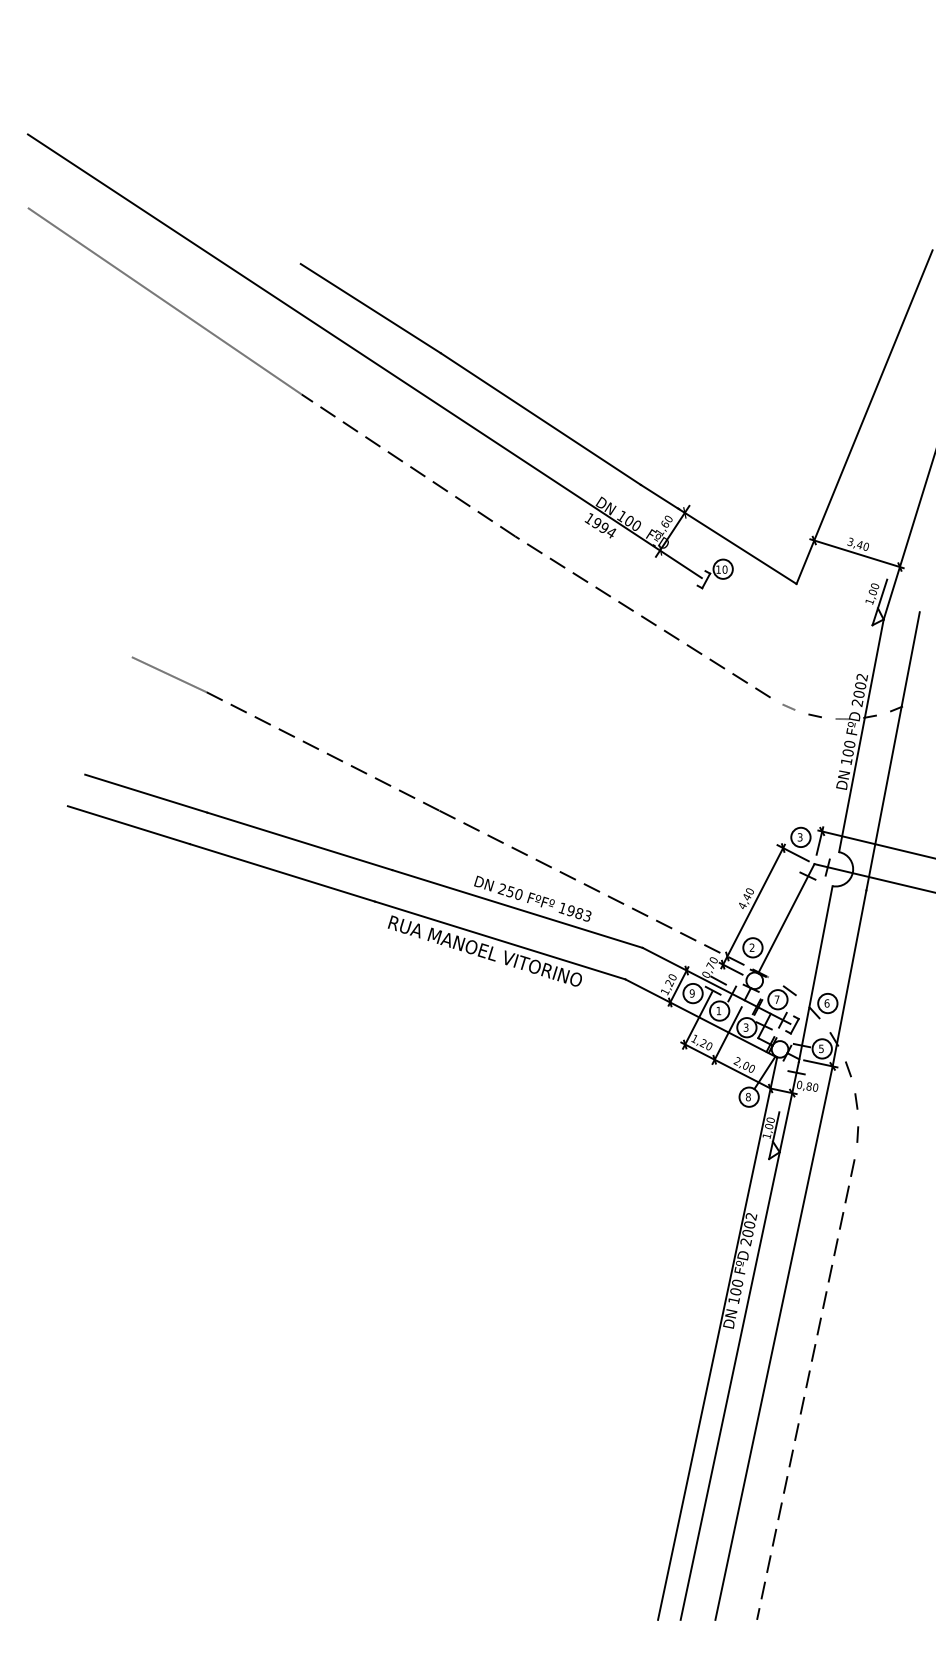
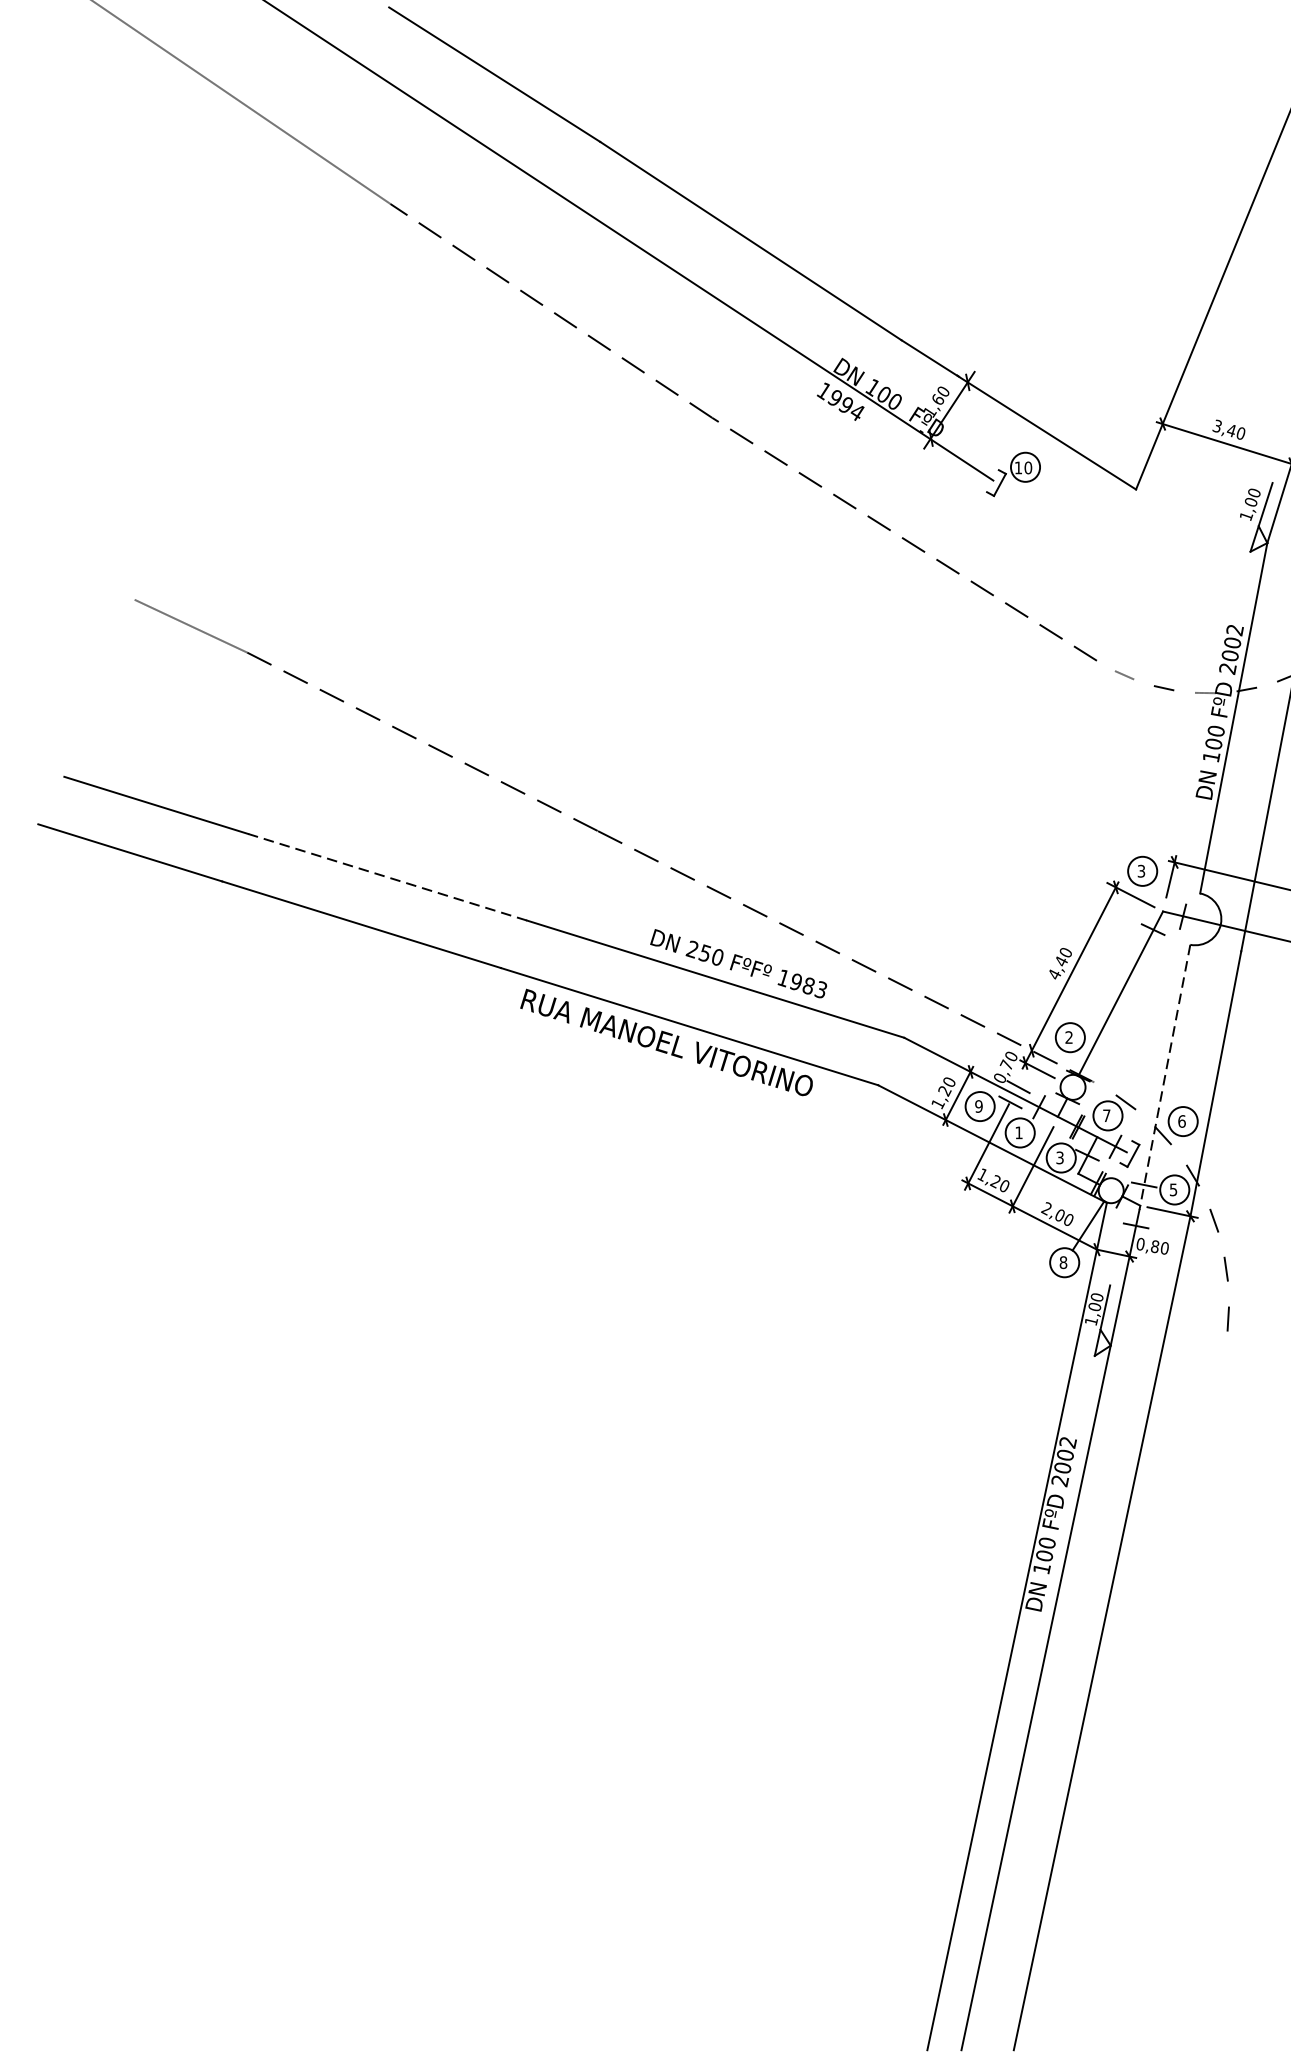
line: (299, 841) -> (387, 877), solid -> dashed
line: (815, 974) -> (1164, 1077), solid -> dashed
line: (806, 1388) -> (1151, 1701), removed

